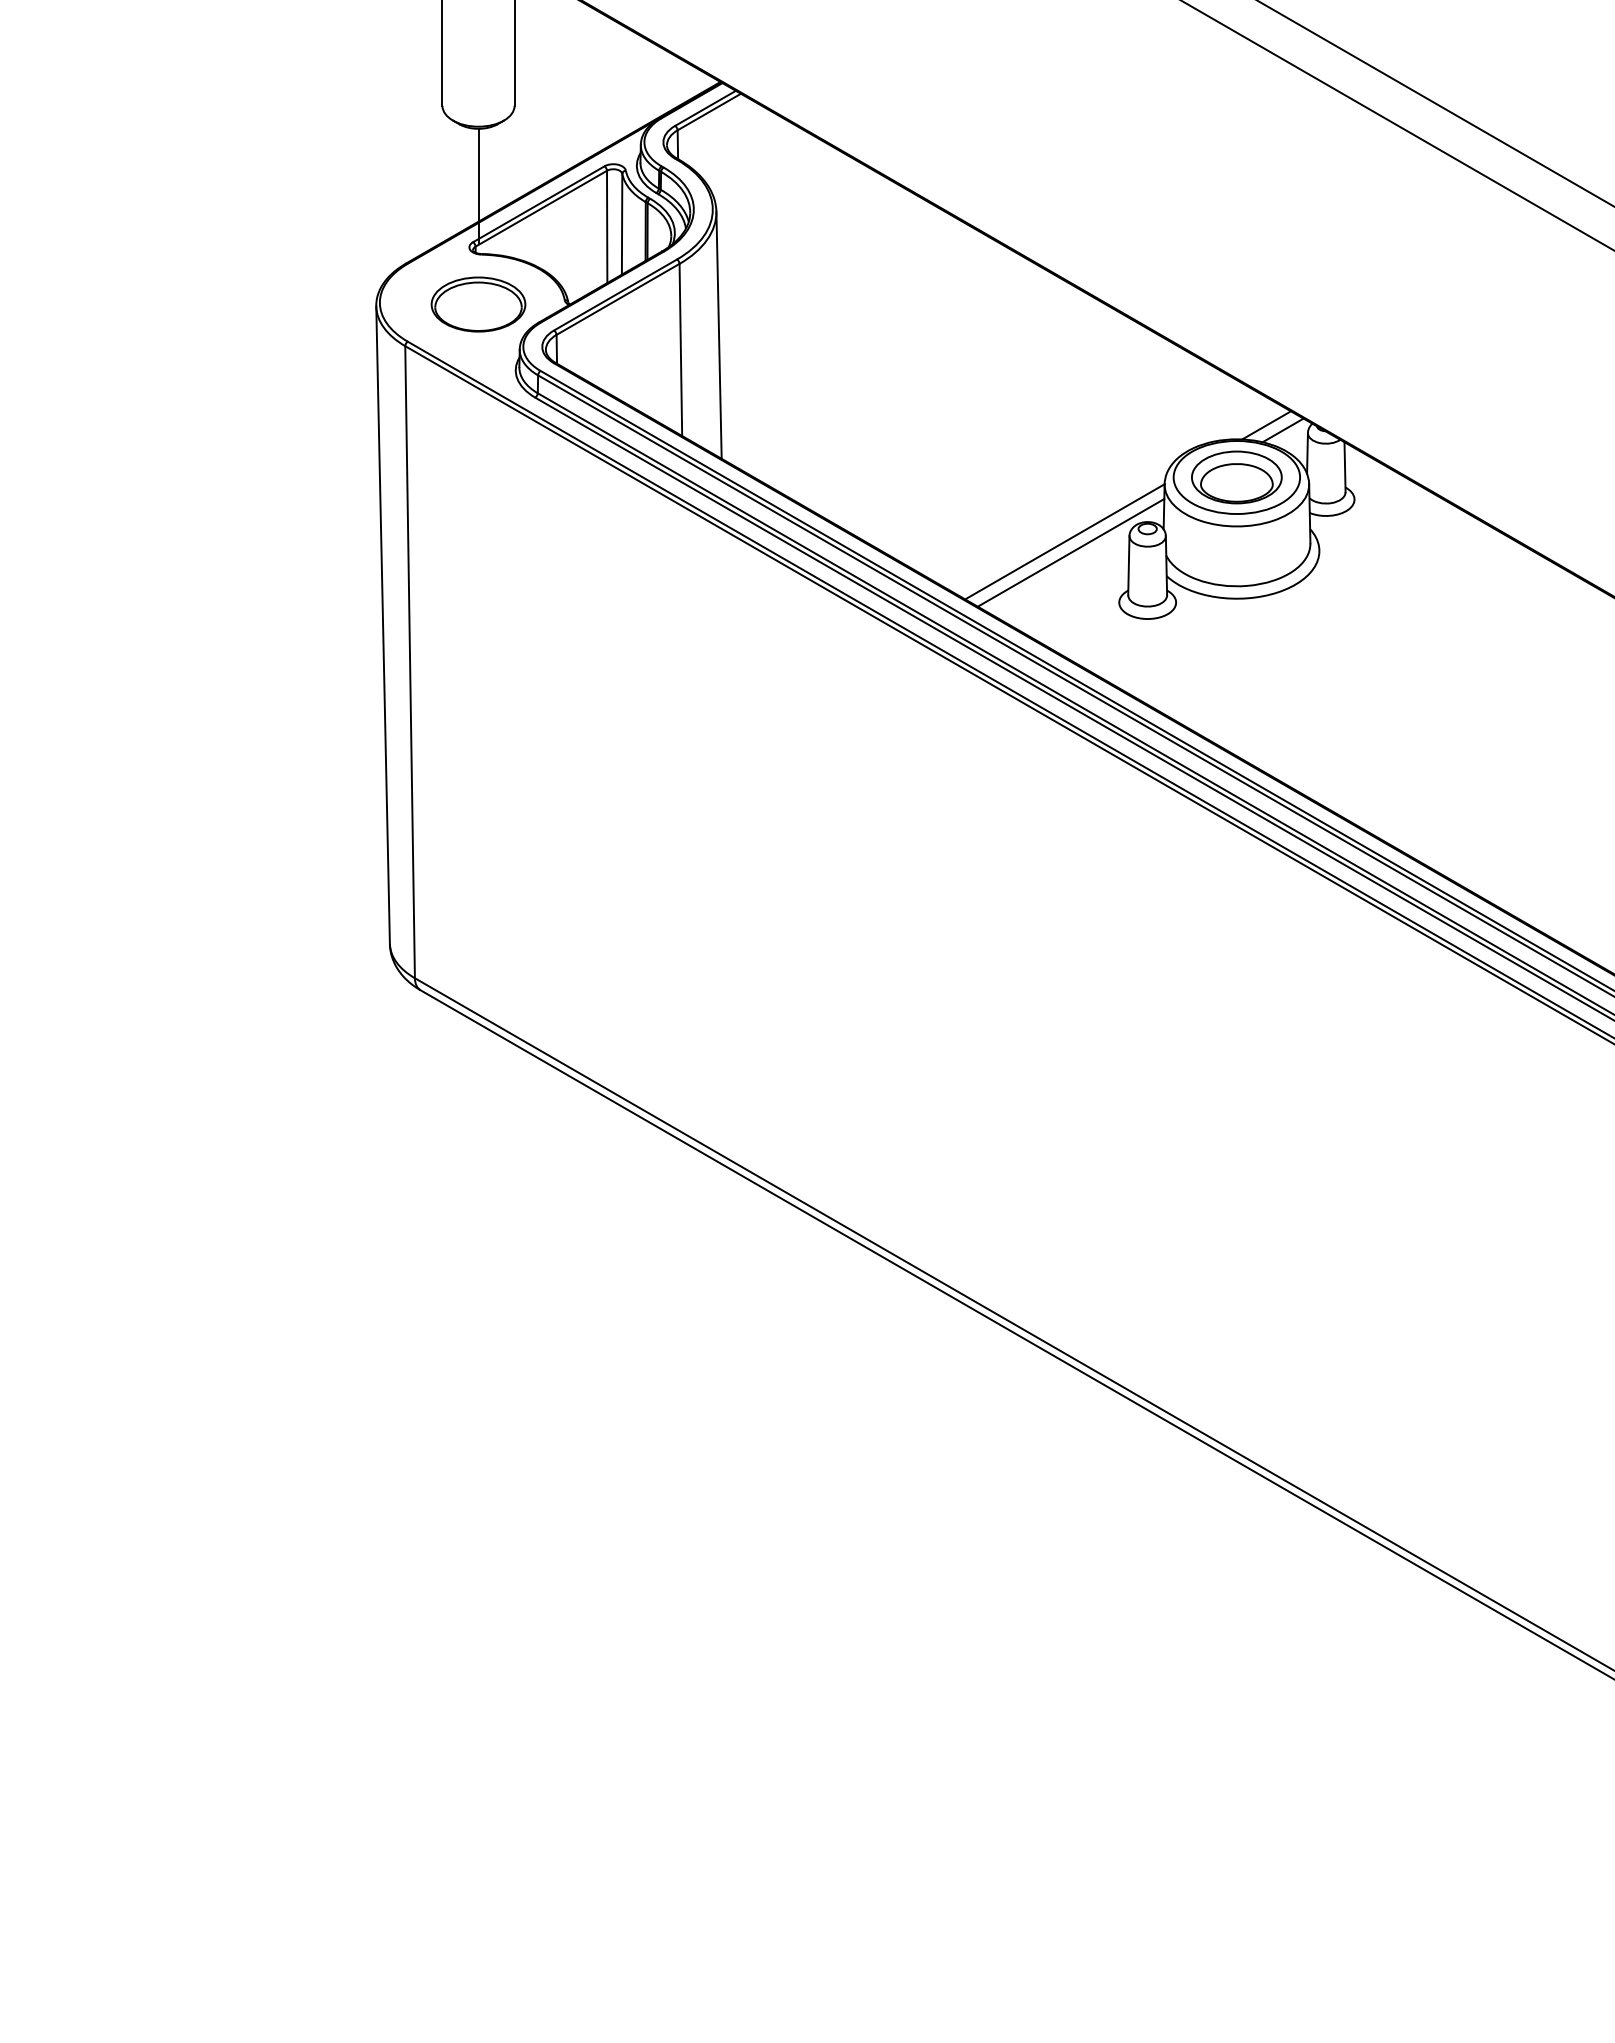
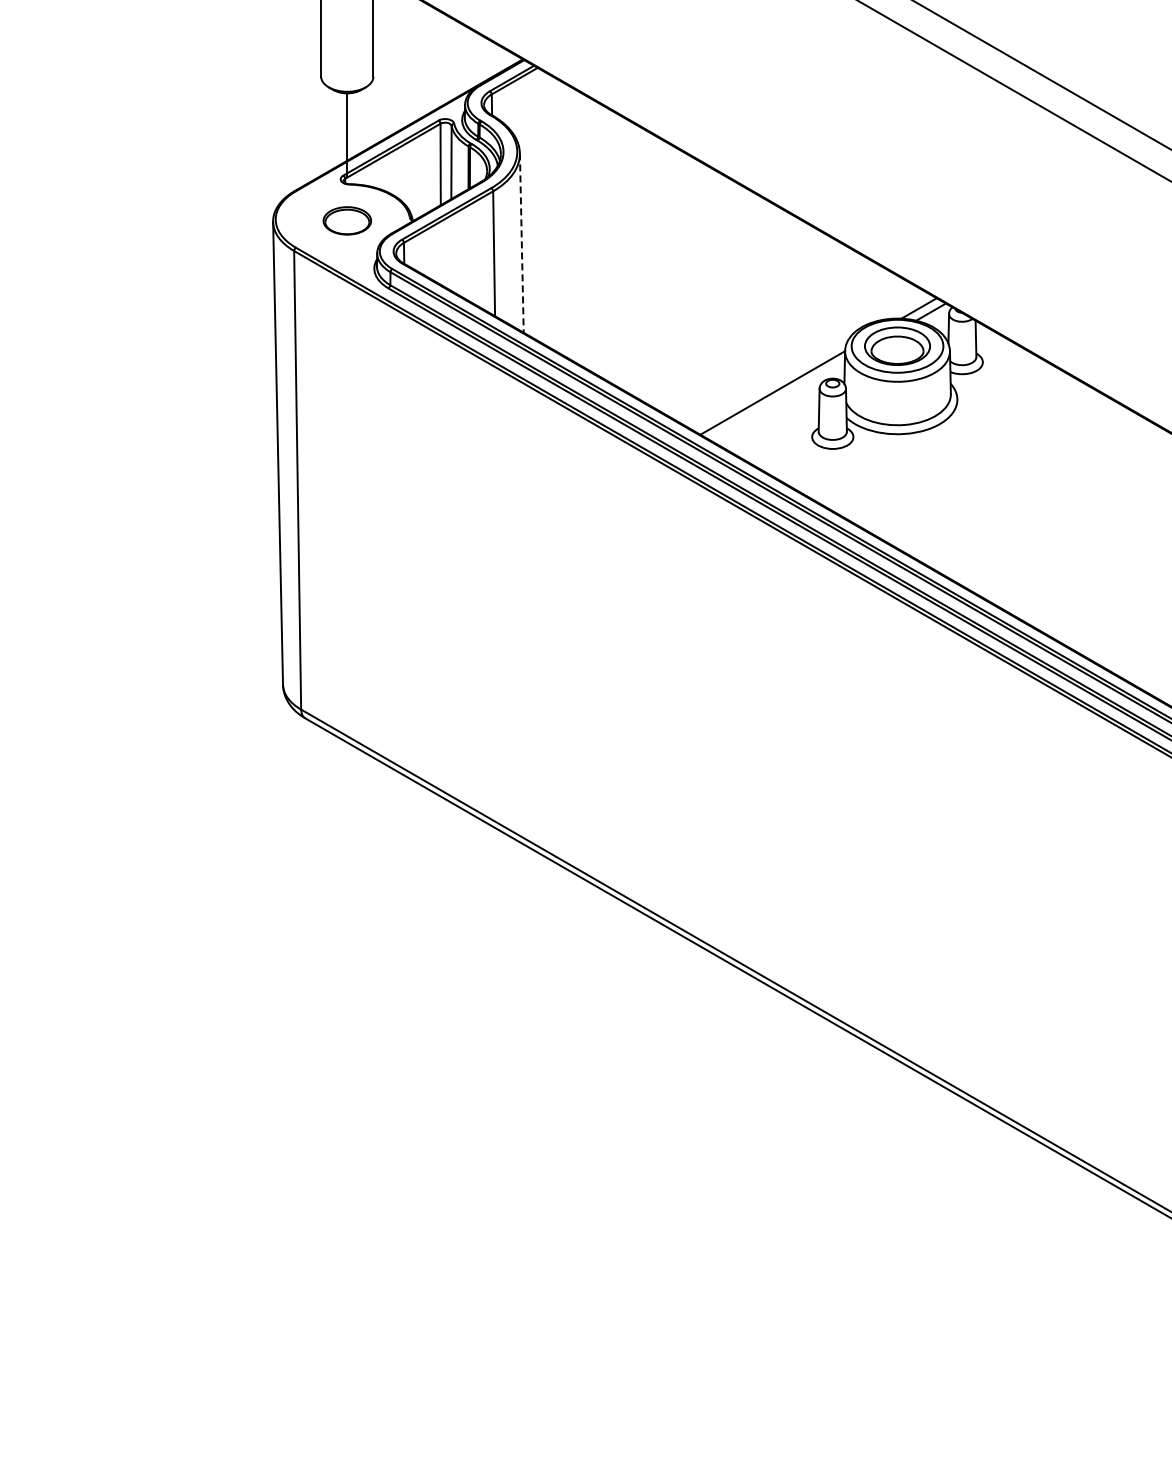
part: (478, 304) -> (347, 220), size x0.7
line: (718, 335) -> (521, 243), solid -> dashed
line: (1070, 552) -> (776, 400), removed

